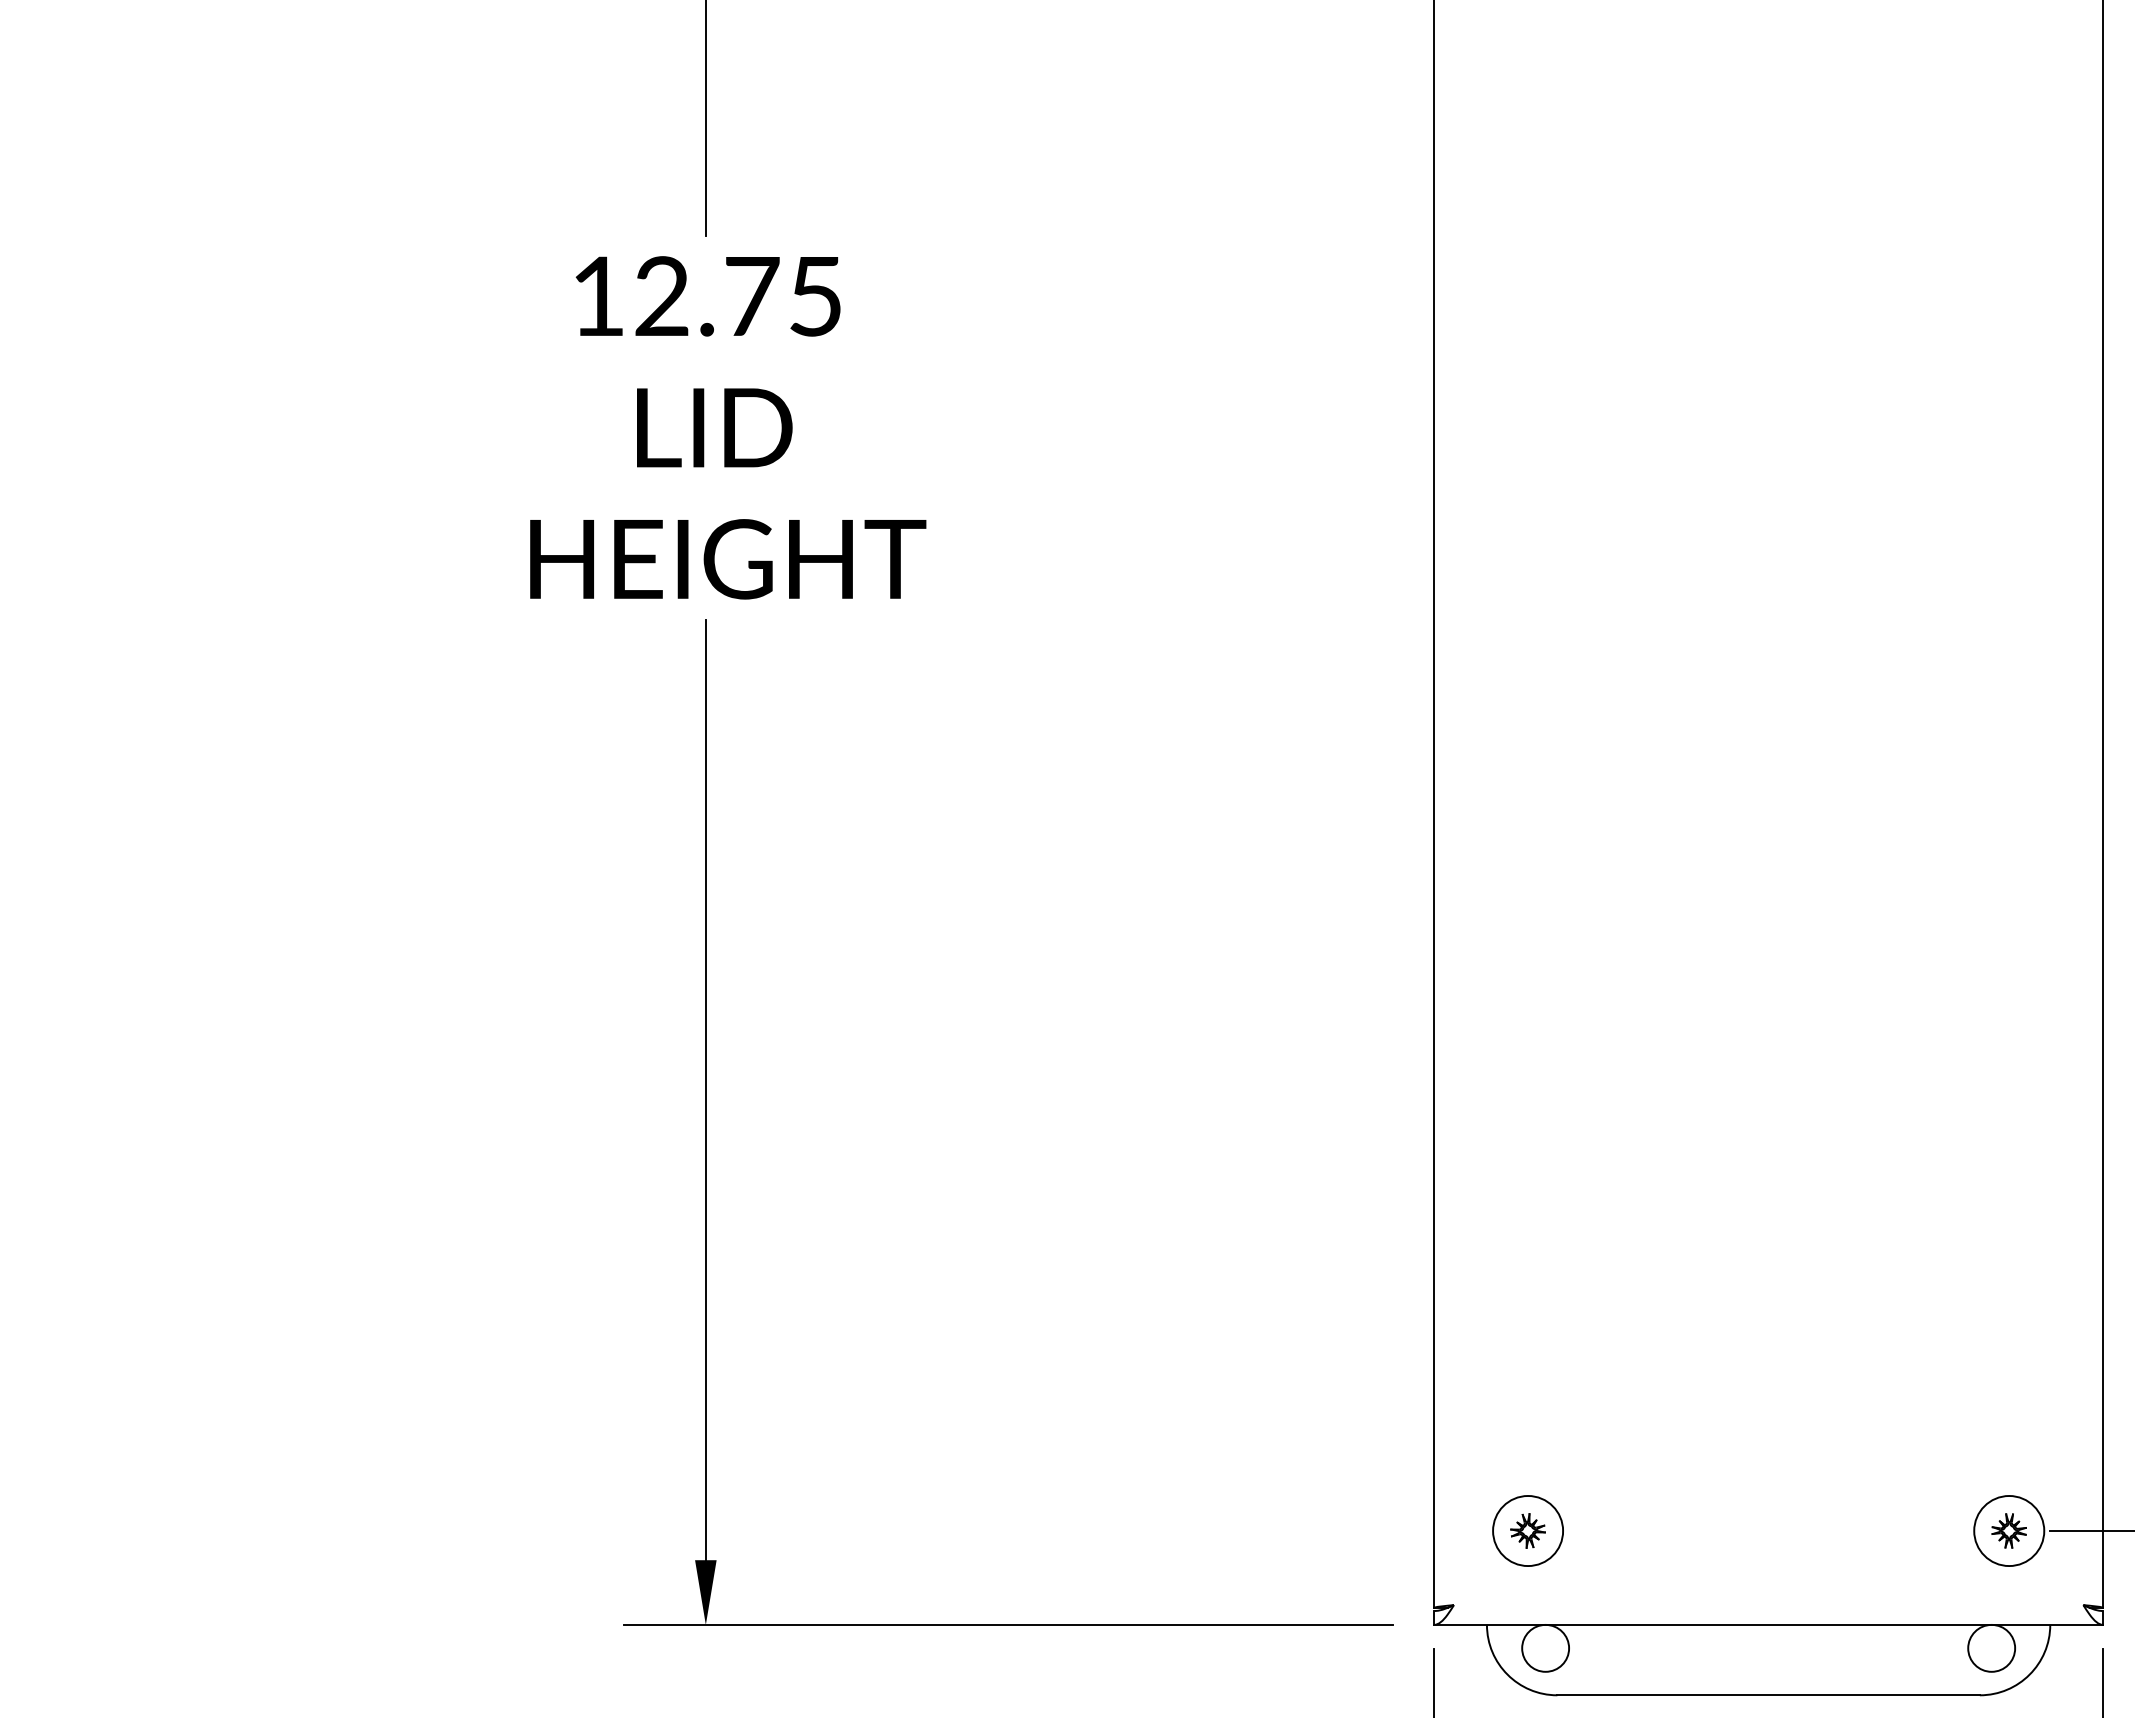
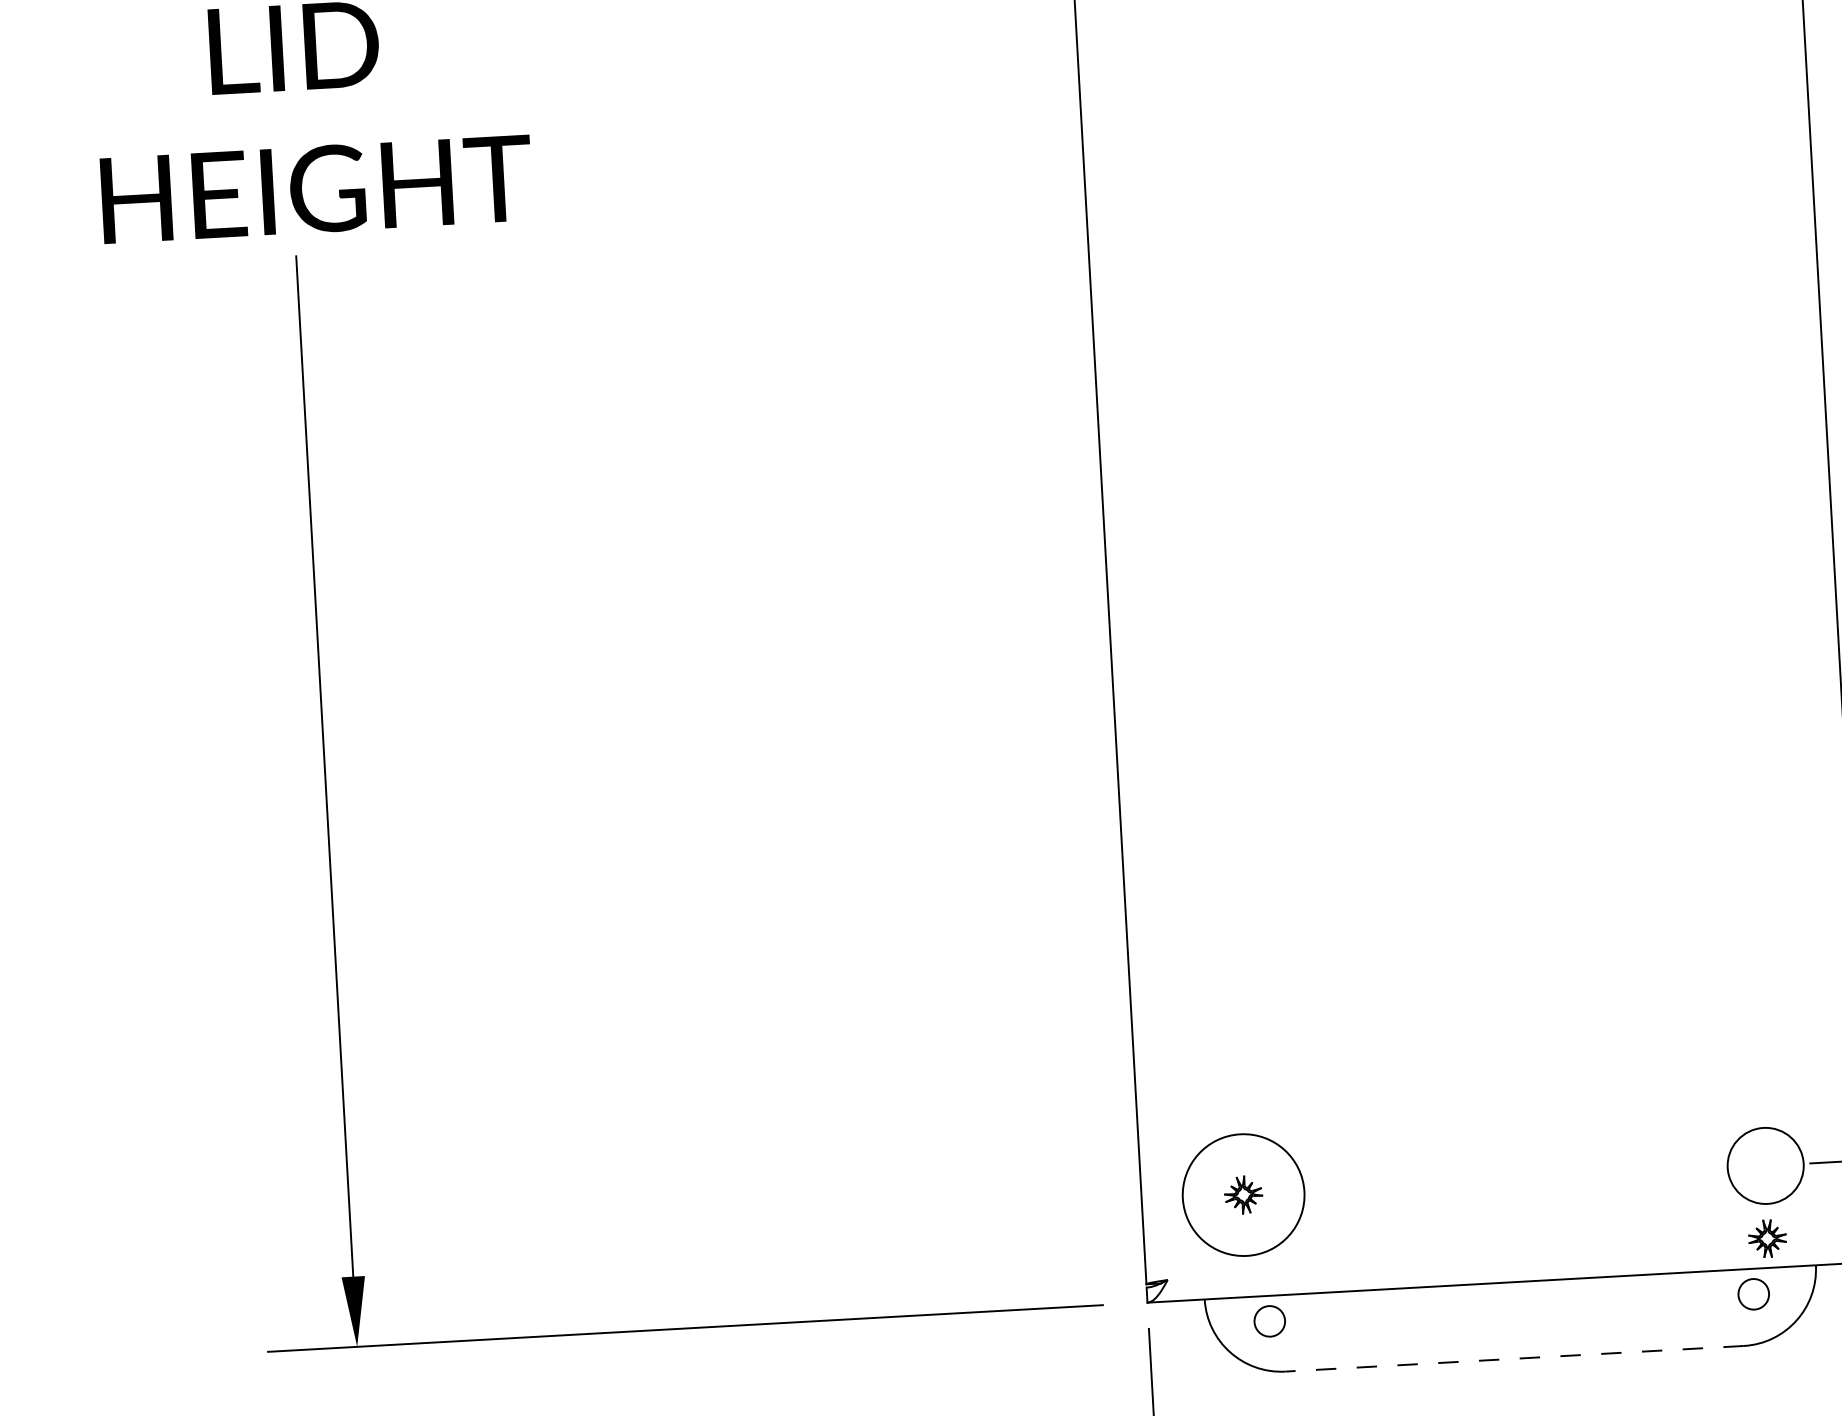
circle: (1528, 1530) -> (1244, 1194), size x1.6
part: (2008, 1530) -> (1766, 1238), moved
circle: (1545, 1647) -> (1269, 1320), size x0.6
circle: (1991, 1647) -> (1753, 1293), size x0.6
line: (1768, 1695) -> (1514, 1358), solid -> dashed

